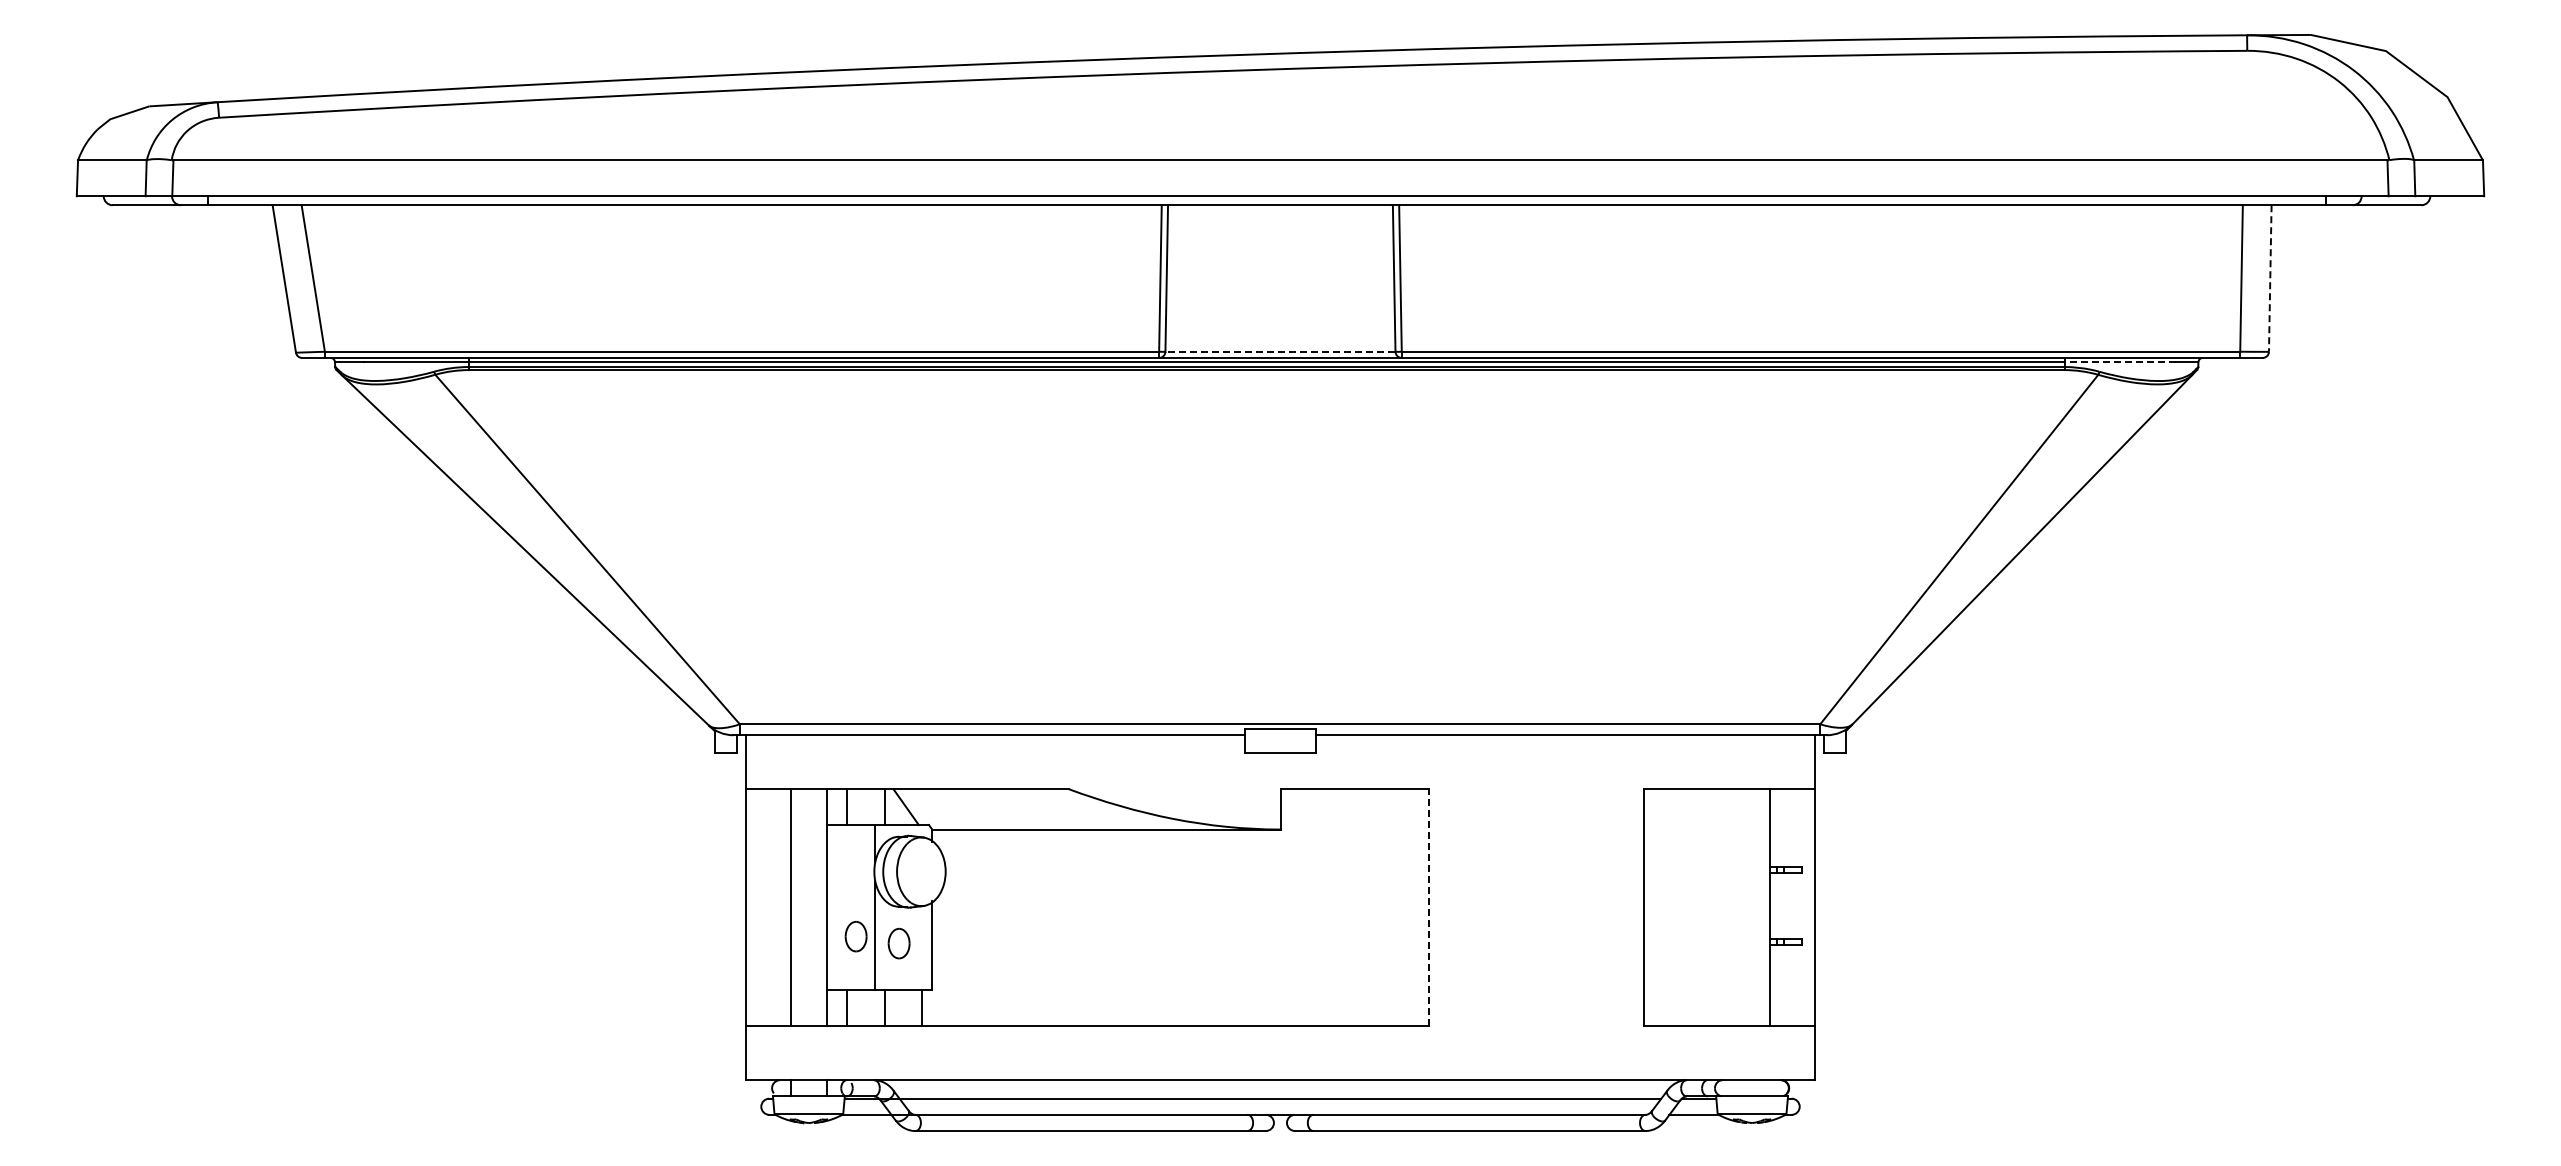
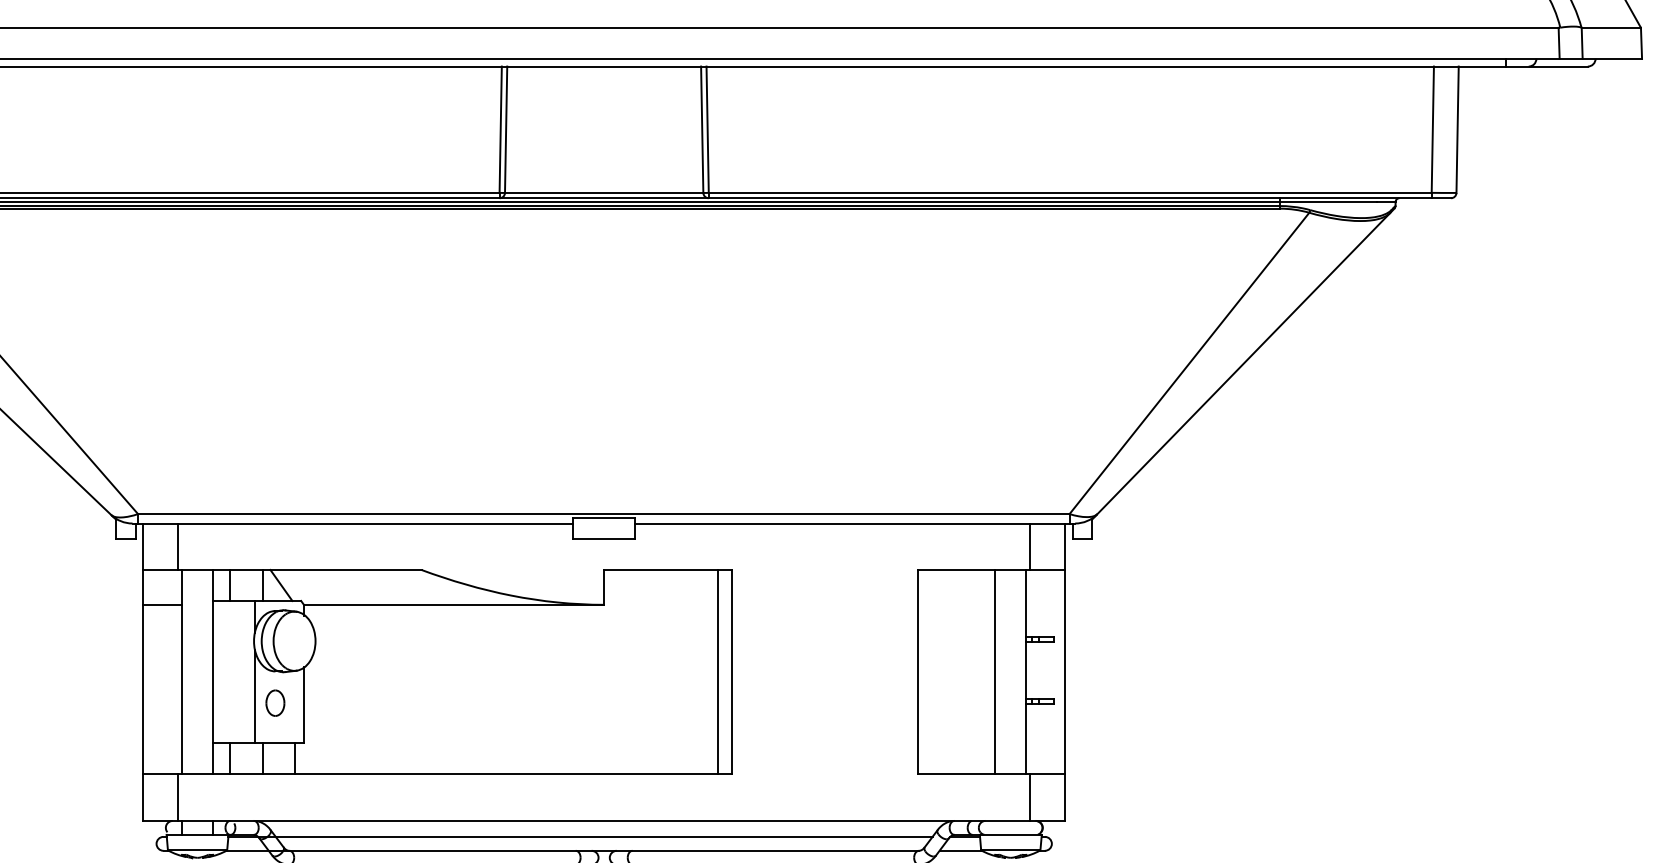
line: (2270, 279) -> (1457, 130), dashed -> solid
line: (1279, 351) -> (603, 192), dashed -> solid
line: (2120, 362) -> (1328, 202), dashed -> solid
line: (786, 762) -> (178, 547), added
line: (1774, 762) -> (1030, 547), added
line: (768, 829) -> (162, 604), added
line: (1412, 907) -> (718, 672), added
line: (1428, 907) -> (731, 672), dashed -> solid
line: (1734, 907) -> (995, 672), added
part: (855, 936) -> (237, 697), removed
line: (786, 1053) -> (178, 797), added
line: (1774, 1053) -> (1030, 797), added

